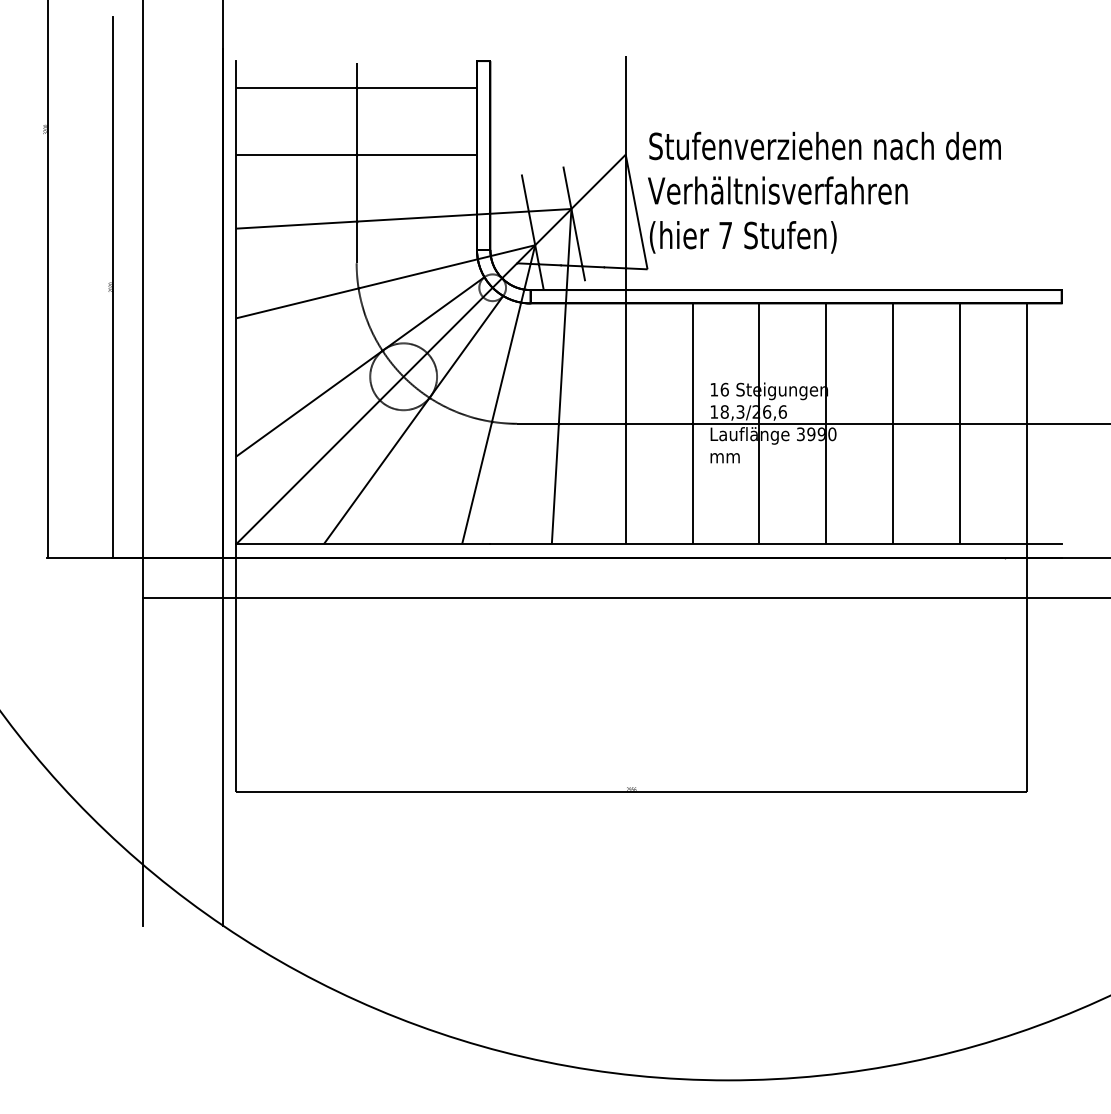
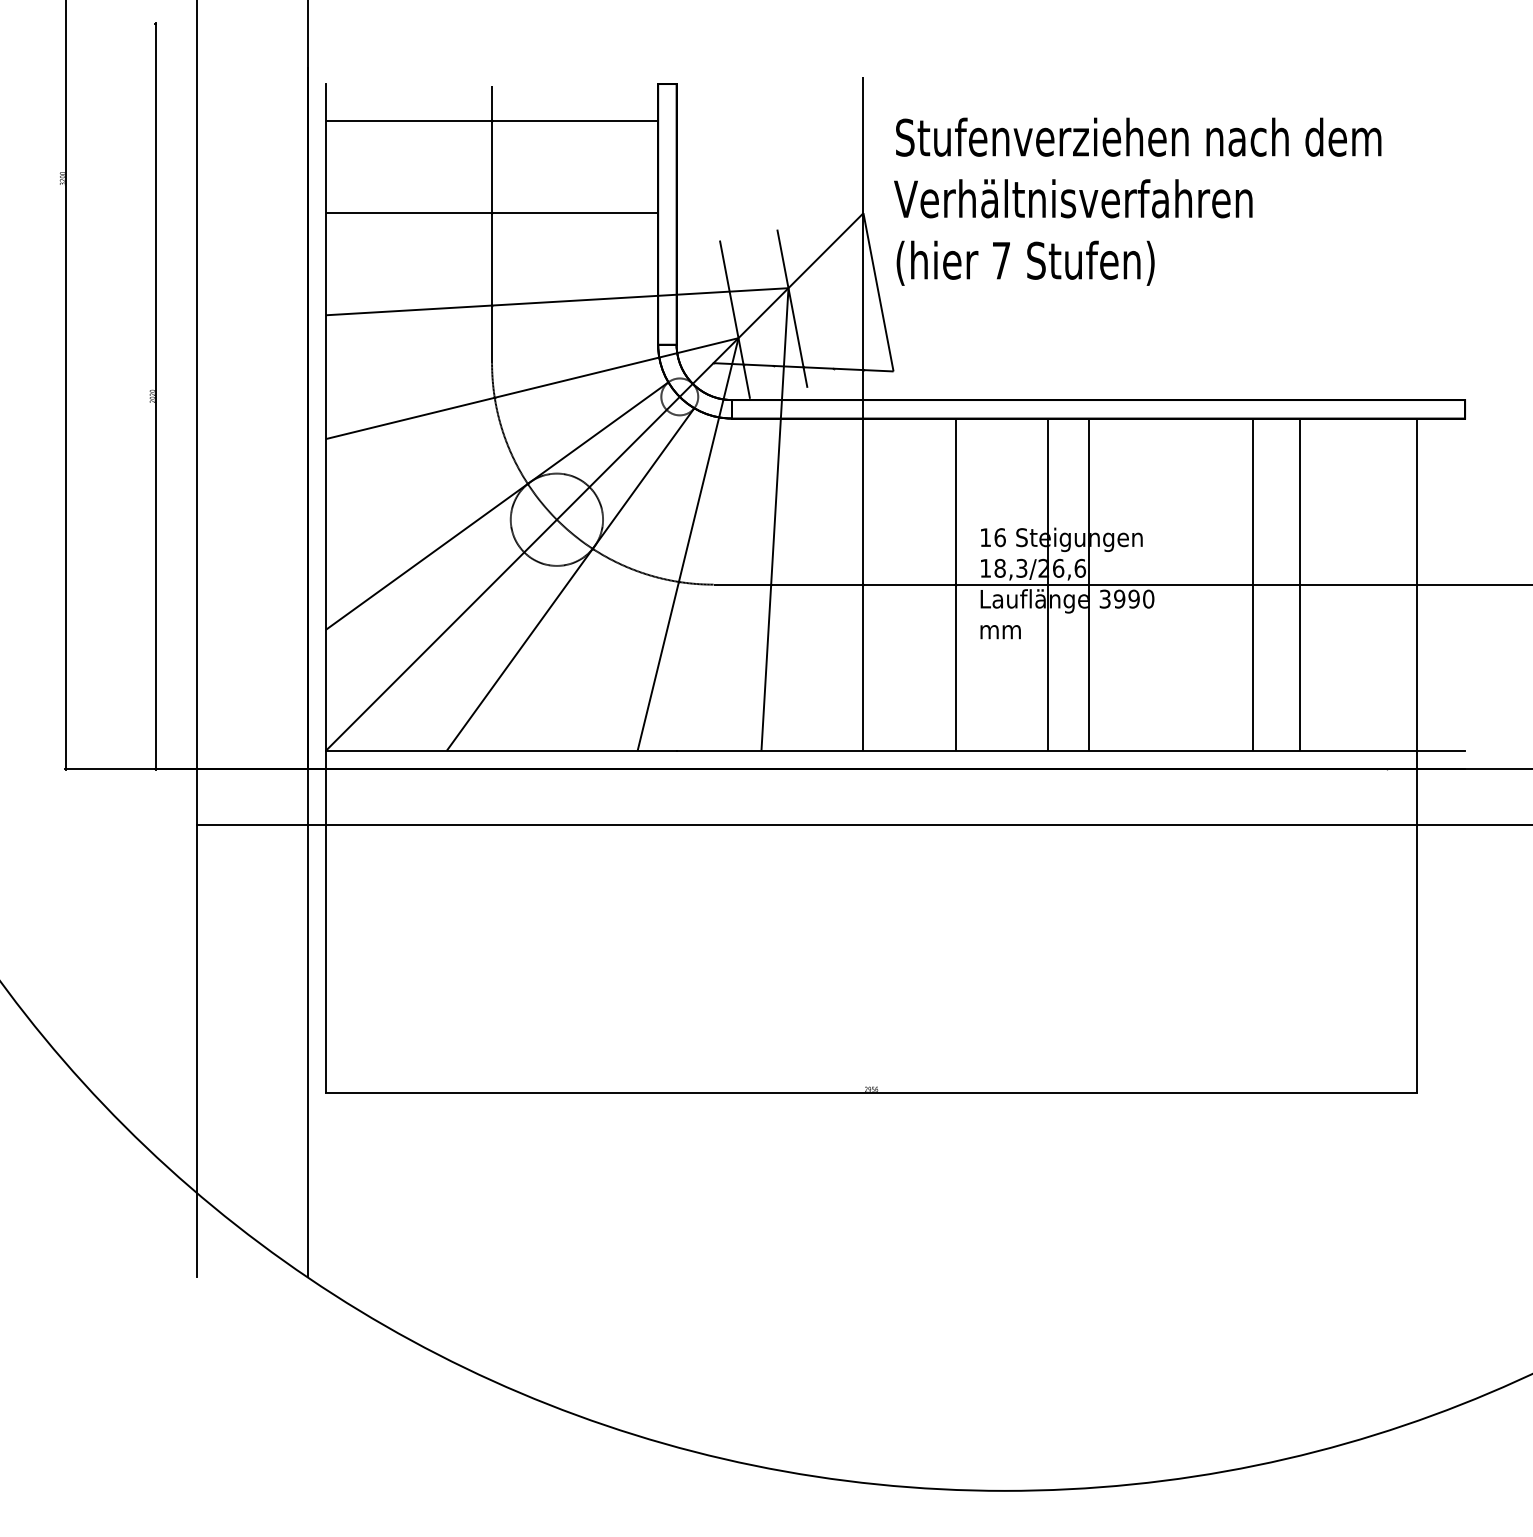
text: (824, 192) -> (1137, 201), moved
line: (826, 423) -> (1089, 584), moved
line: (893, 423) -> (1299, 584), moved
line: (959, 423) -> (1252, 584), moved

